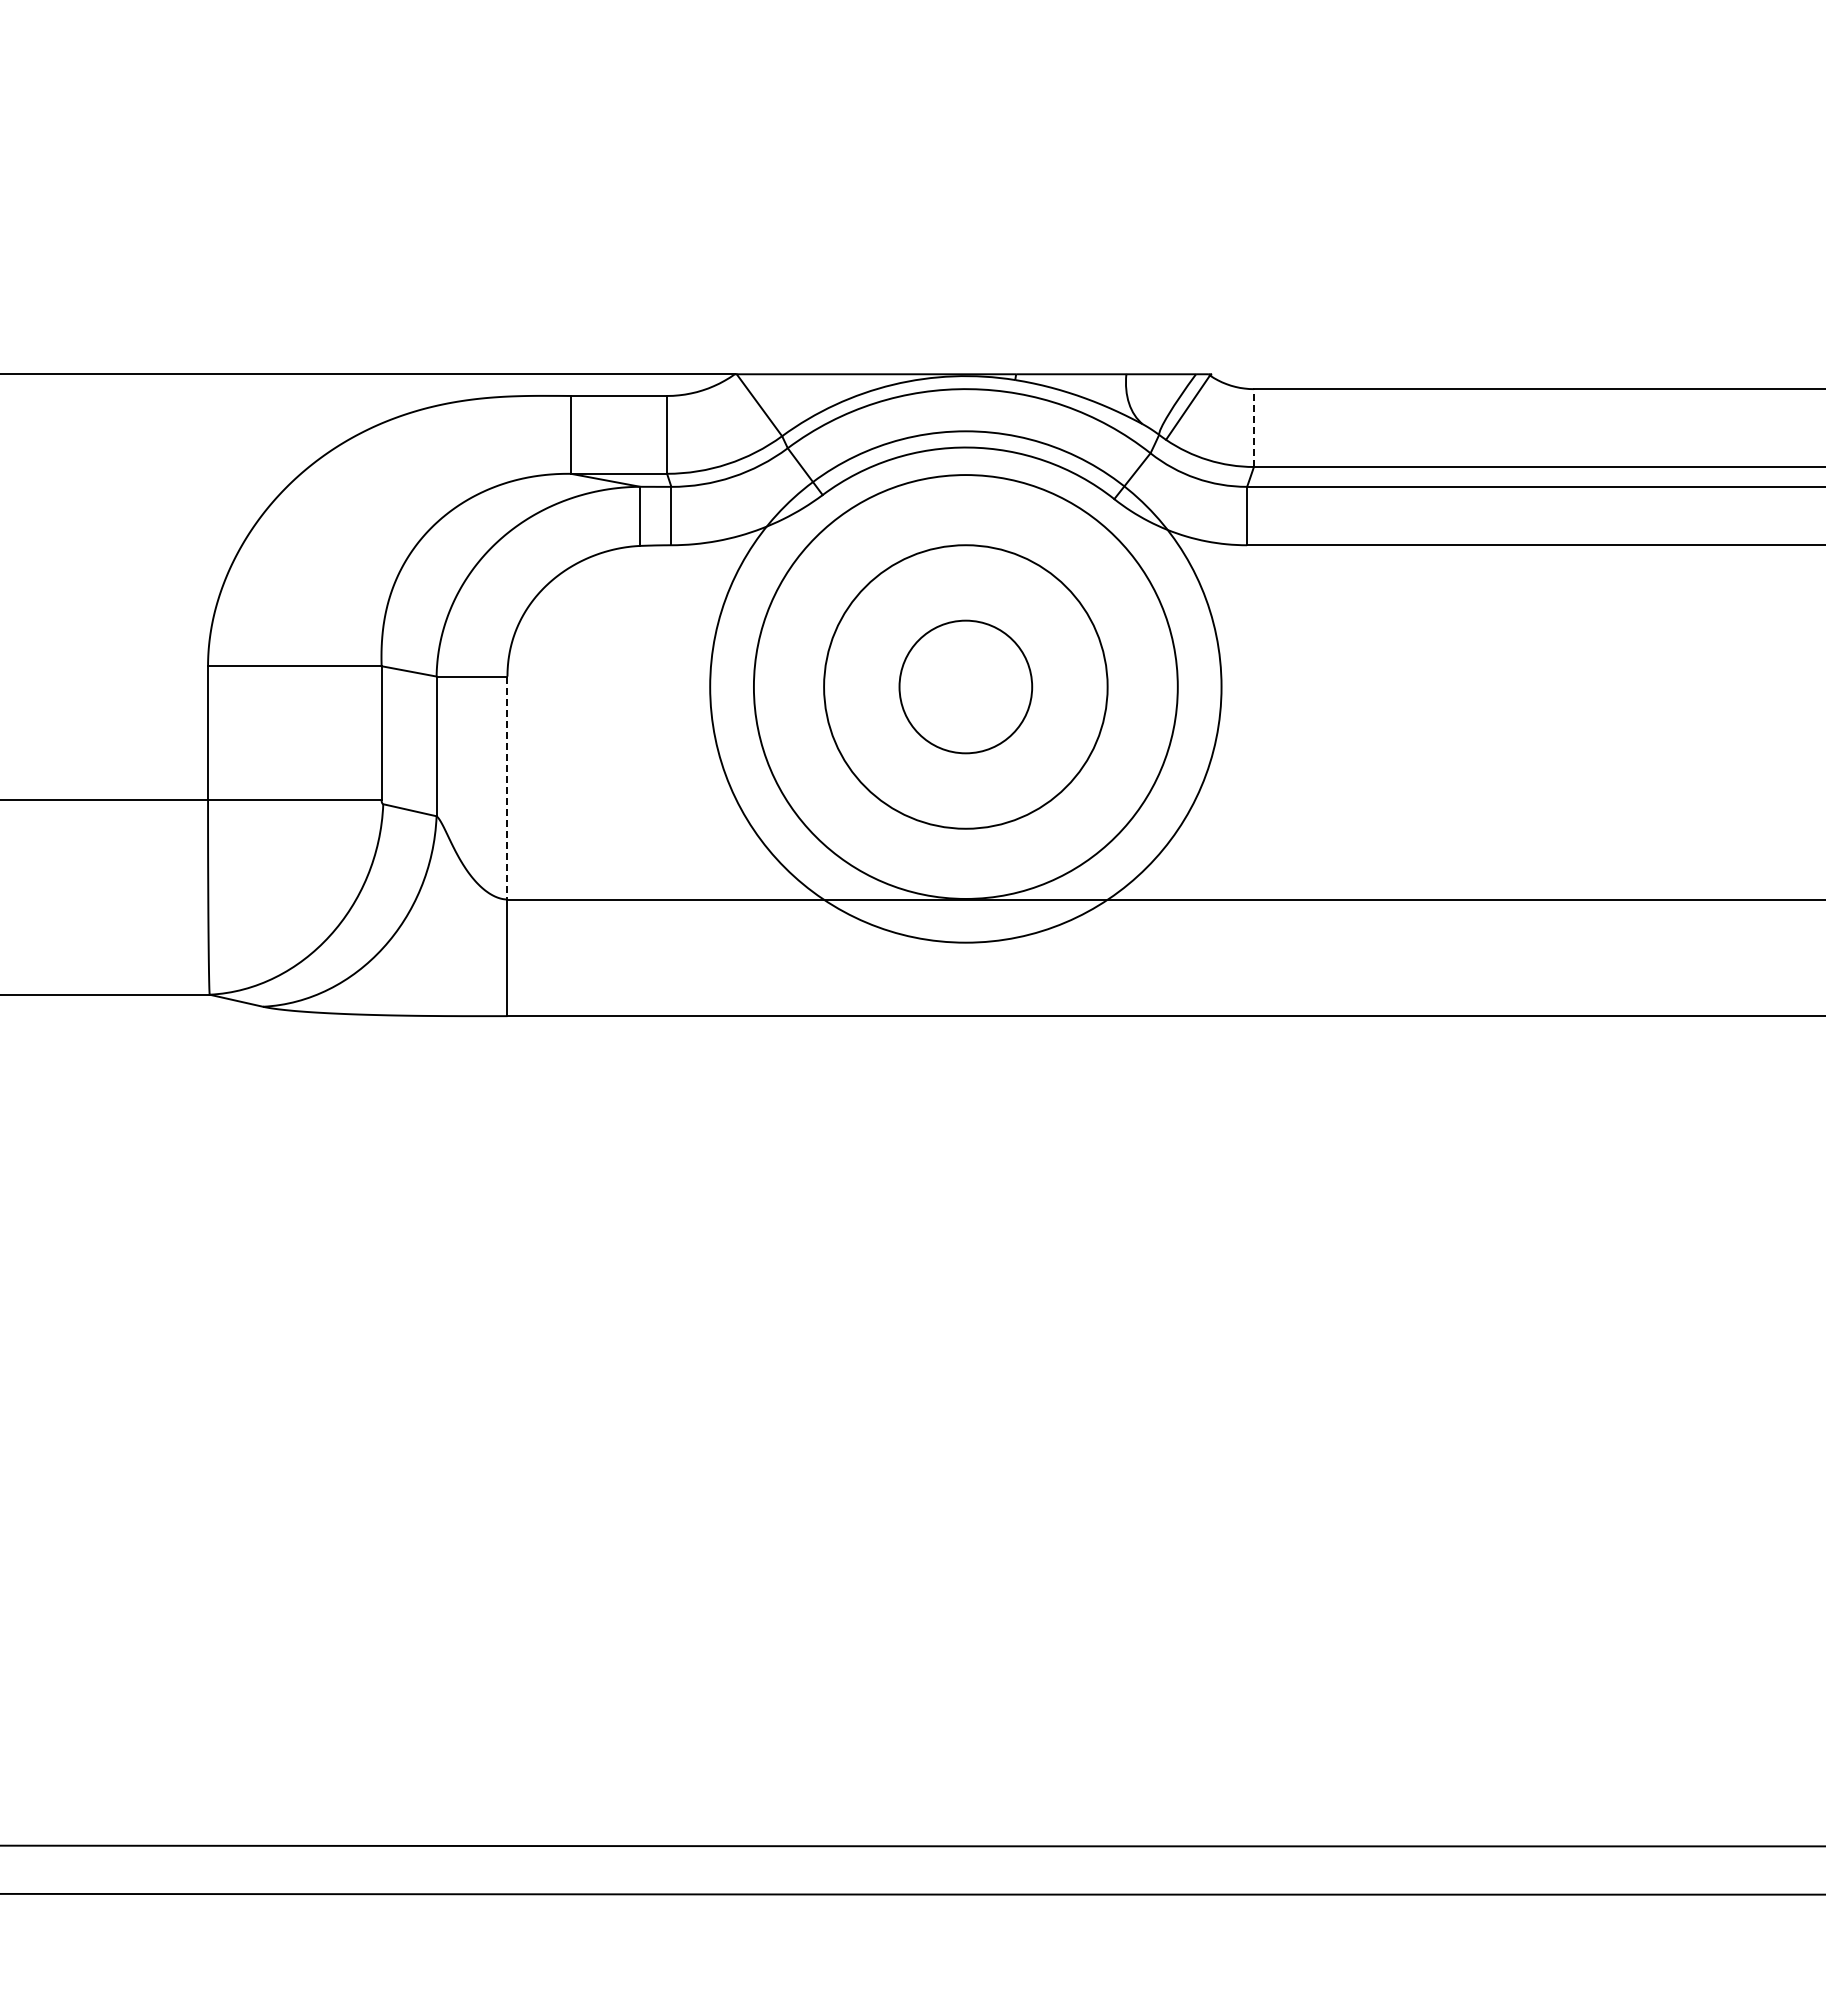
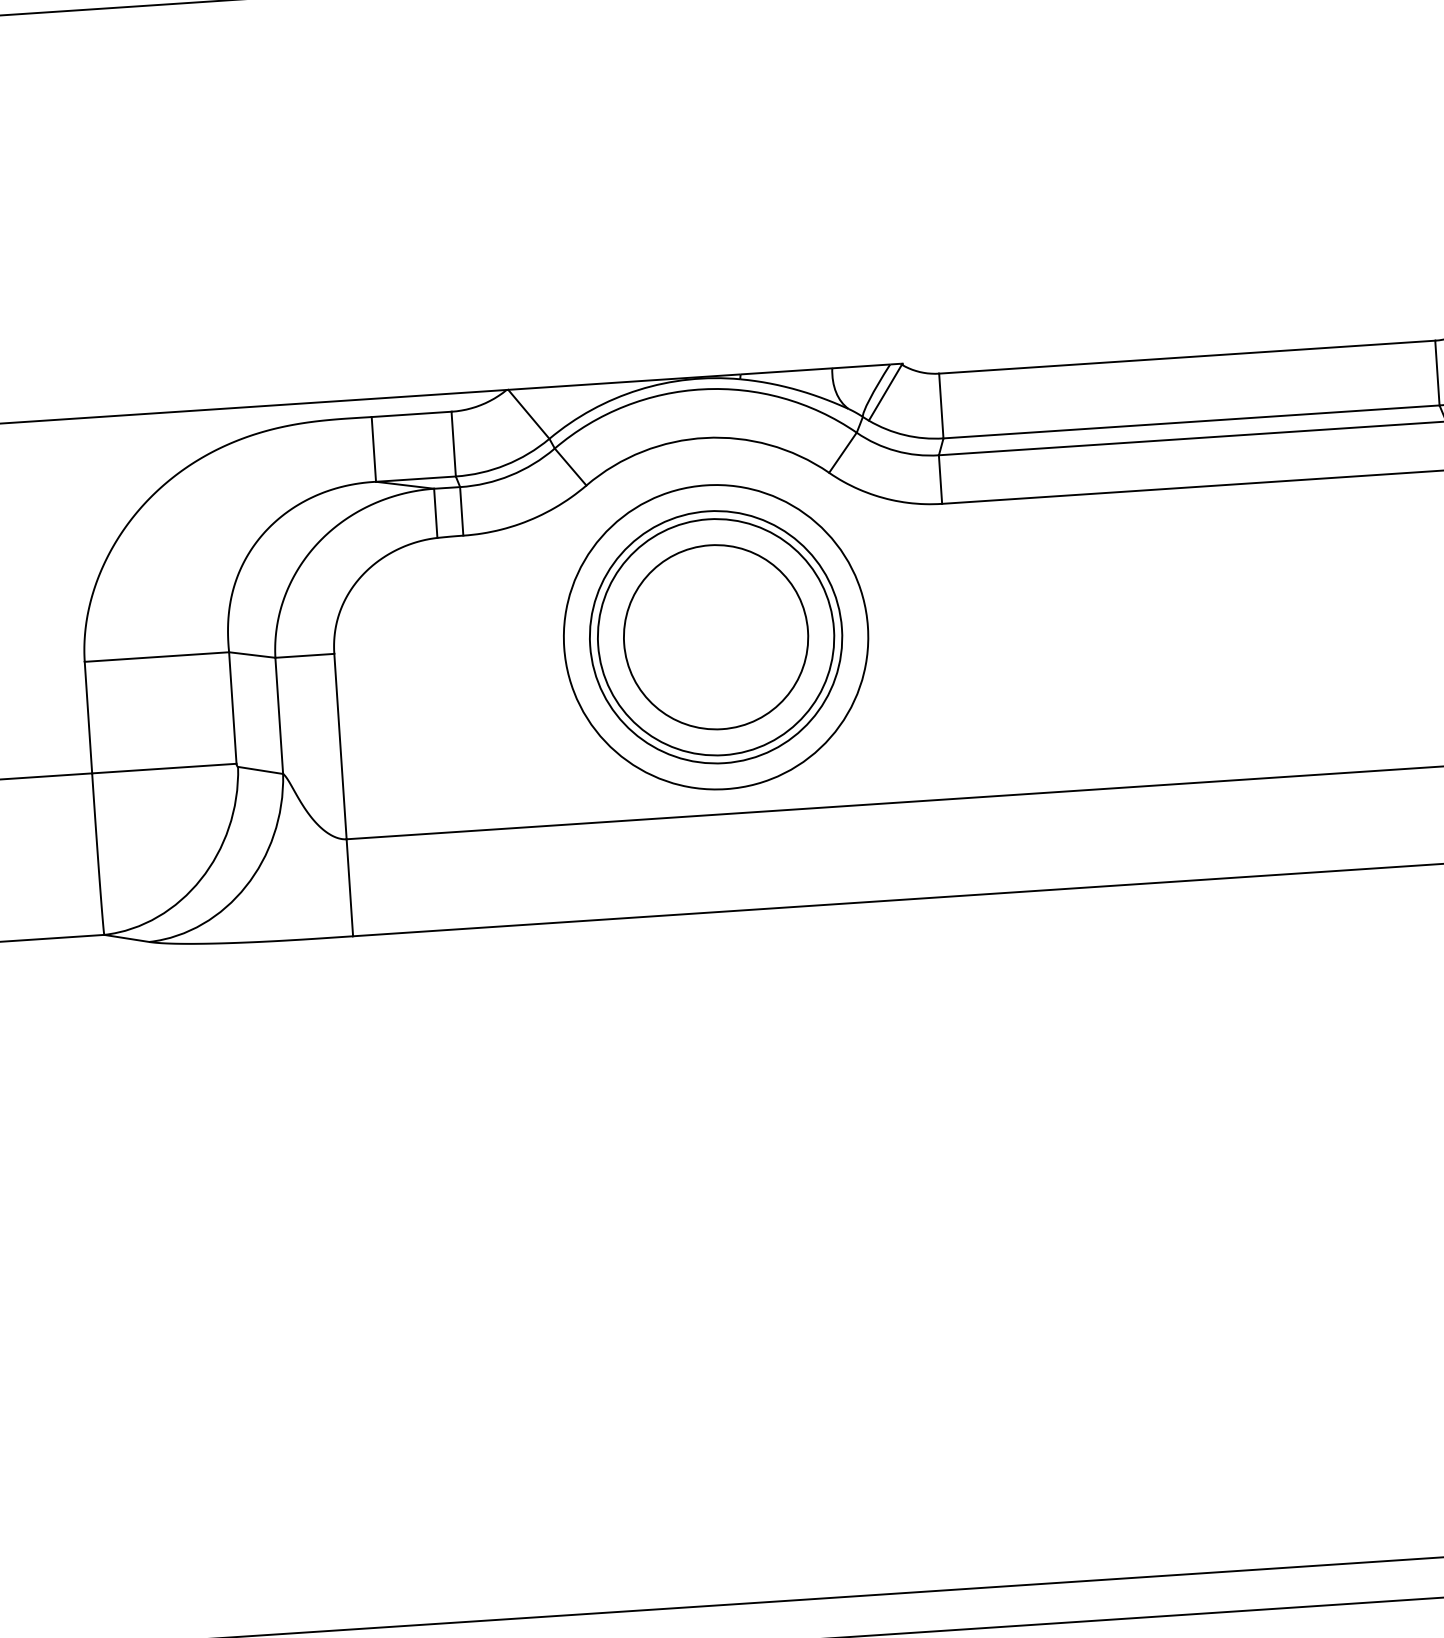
line: (1253, 428) -> (940, 406), dashed -> solid
circle: (965, 686) -> (715, 636), size x0.71
circle: (965, 686) -> (715, 636), size x0.71
circle: (965, 686) -> (715, 636), size x1.67
line: (507, 788) -> (340, 746), dashed -> solid

